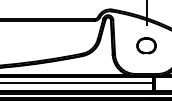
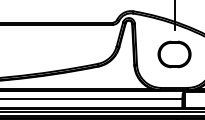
part: (146, 45) -> (174, 54), size x1.43

